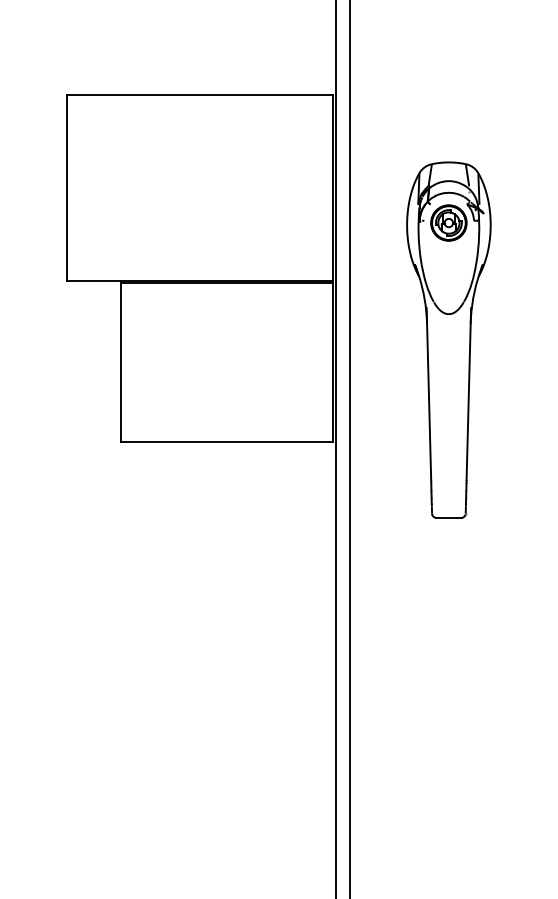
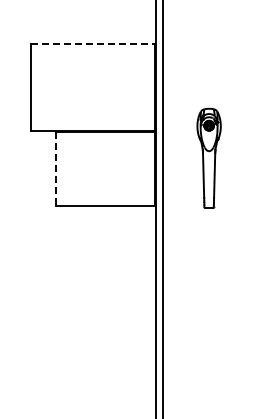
line: (200, 95) -> (93, 44), solid -> dashed
part: (447, 340) -> (208, 158), size x0.6
line: (121, 363) -> (56, 169), solid -> dashed

